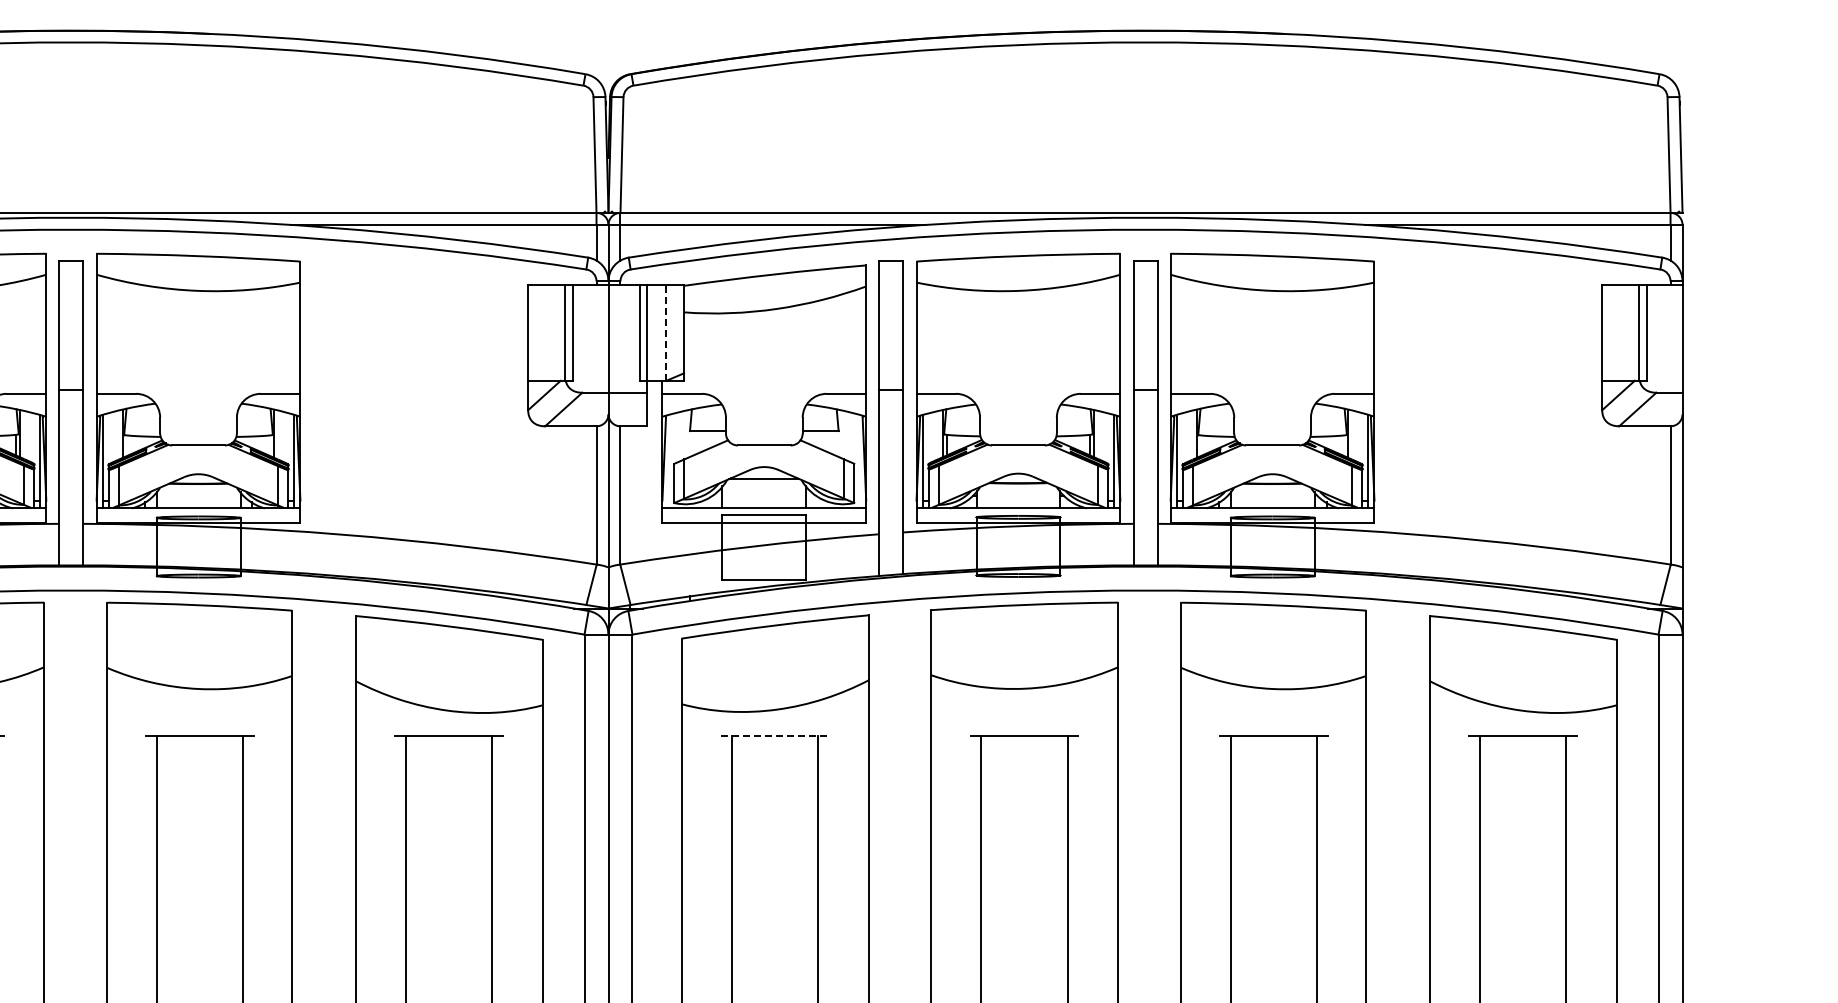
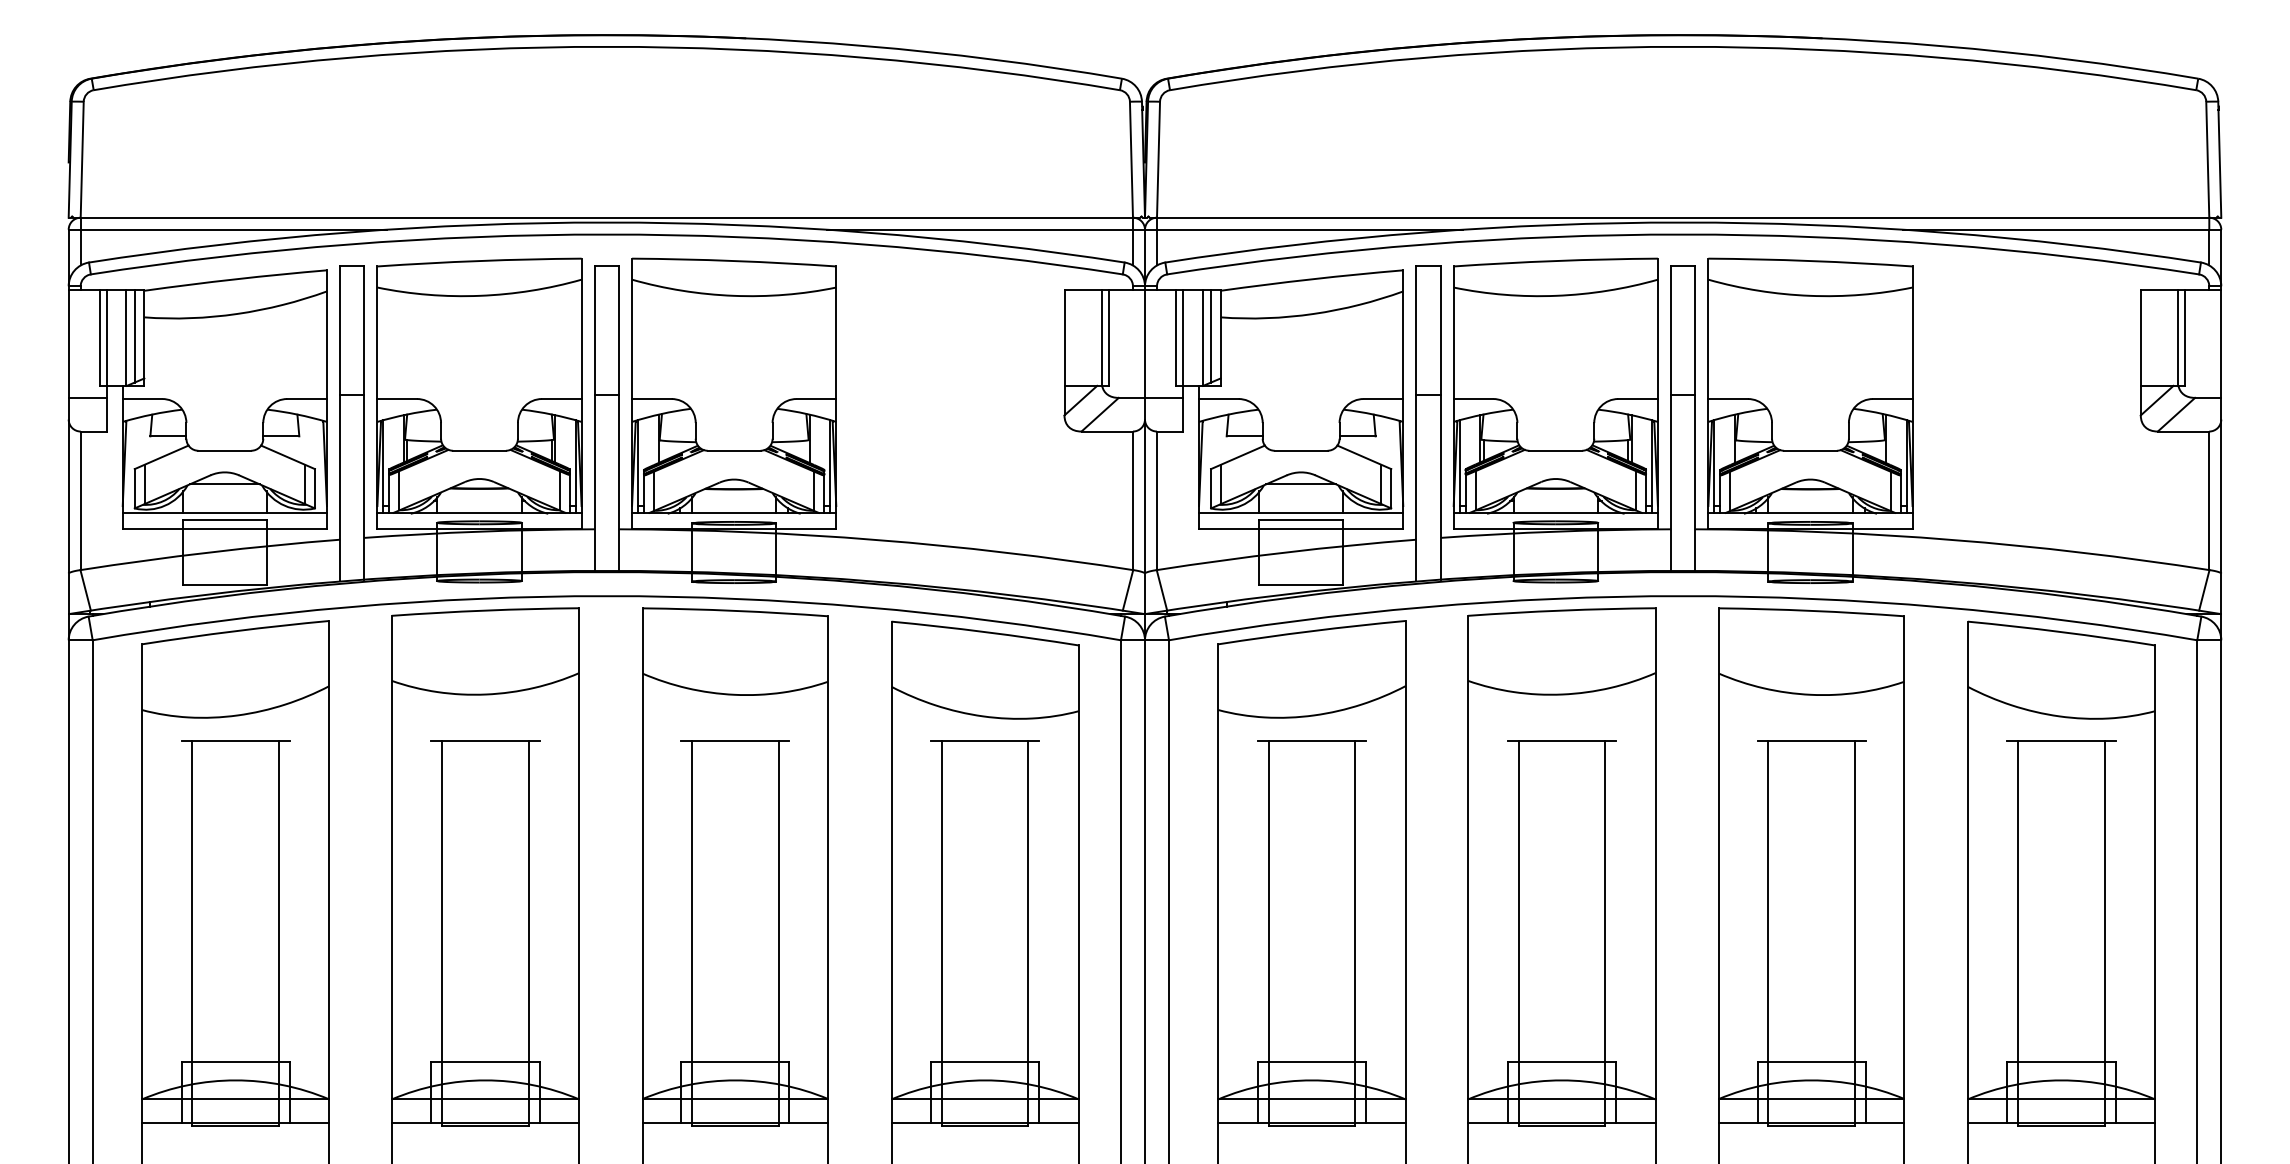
line: (674, 330) -> (1211, 335), added
line: (665, 332) -> (1202, 337), dashed -> solid
line: (775, 735) -> (1312, 741), dashed -> solid

